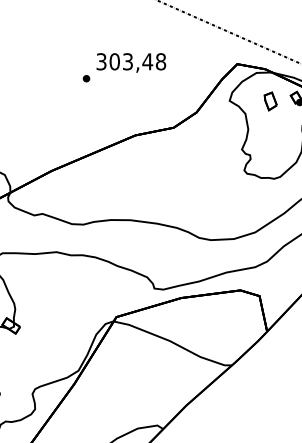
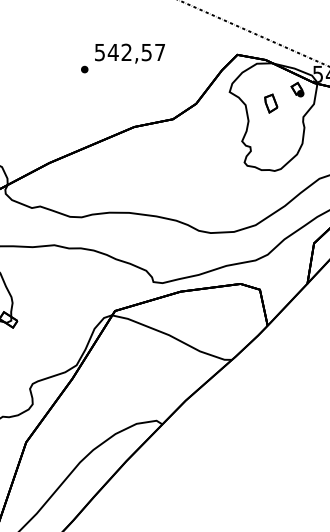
text: (131, 61) -> (130, 52), 303,48 -> 542,57
part: (270, 101) -> (271, 103), moved

